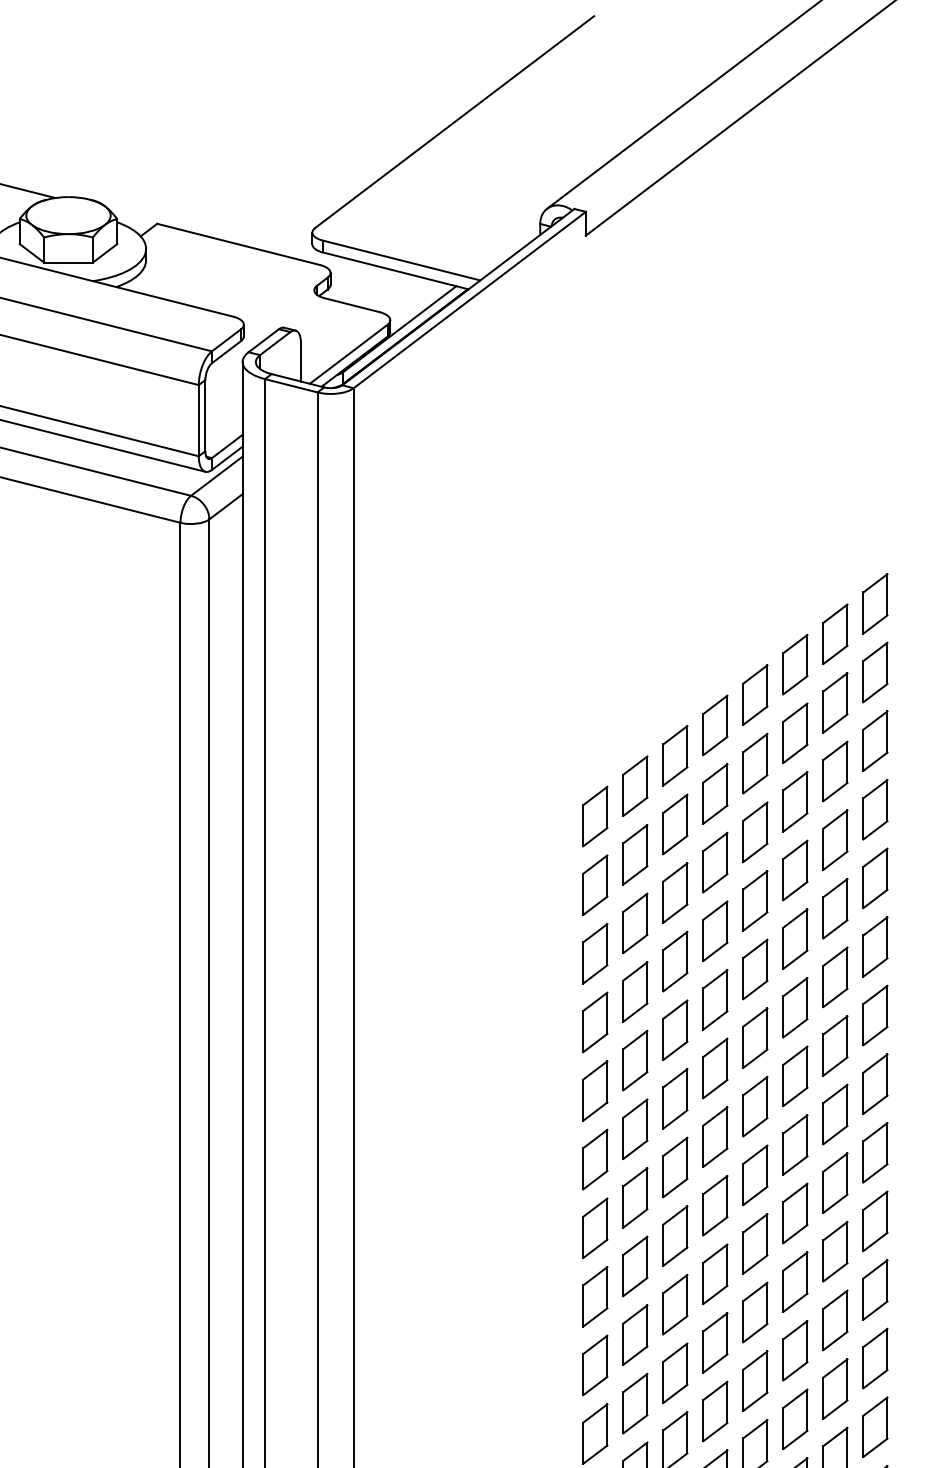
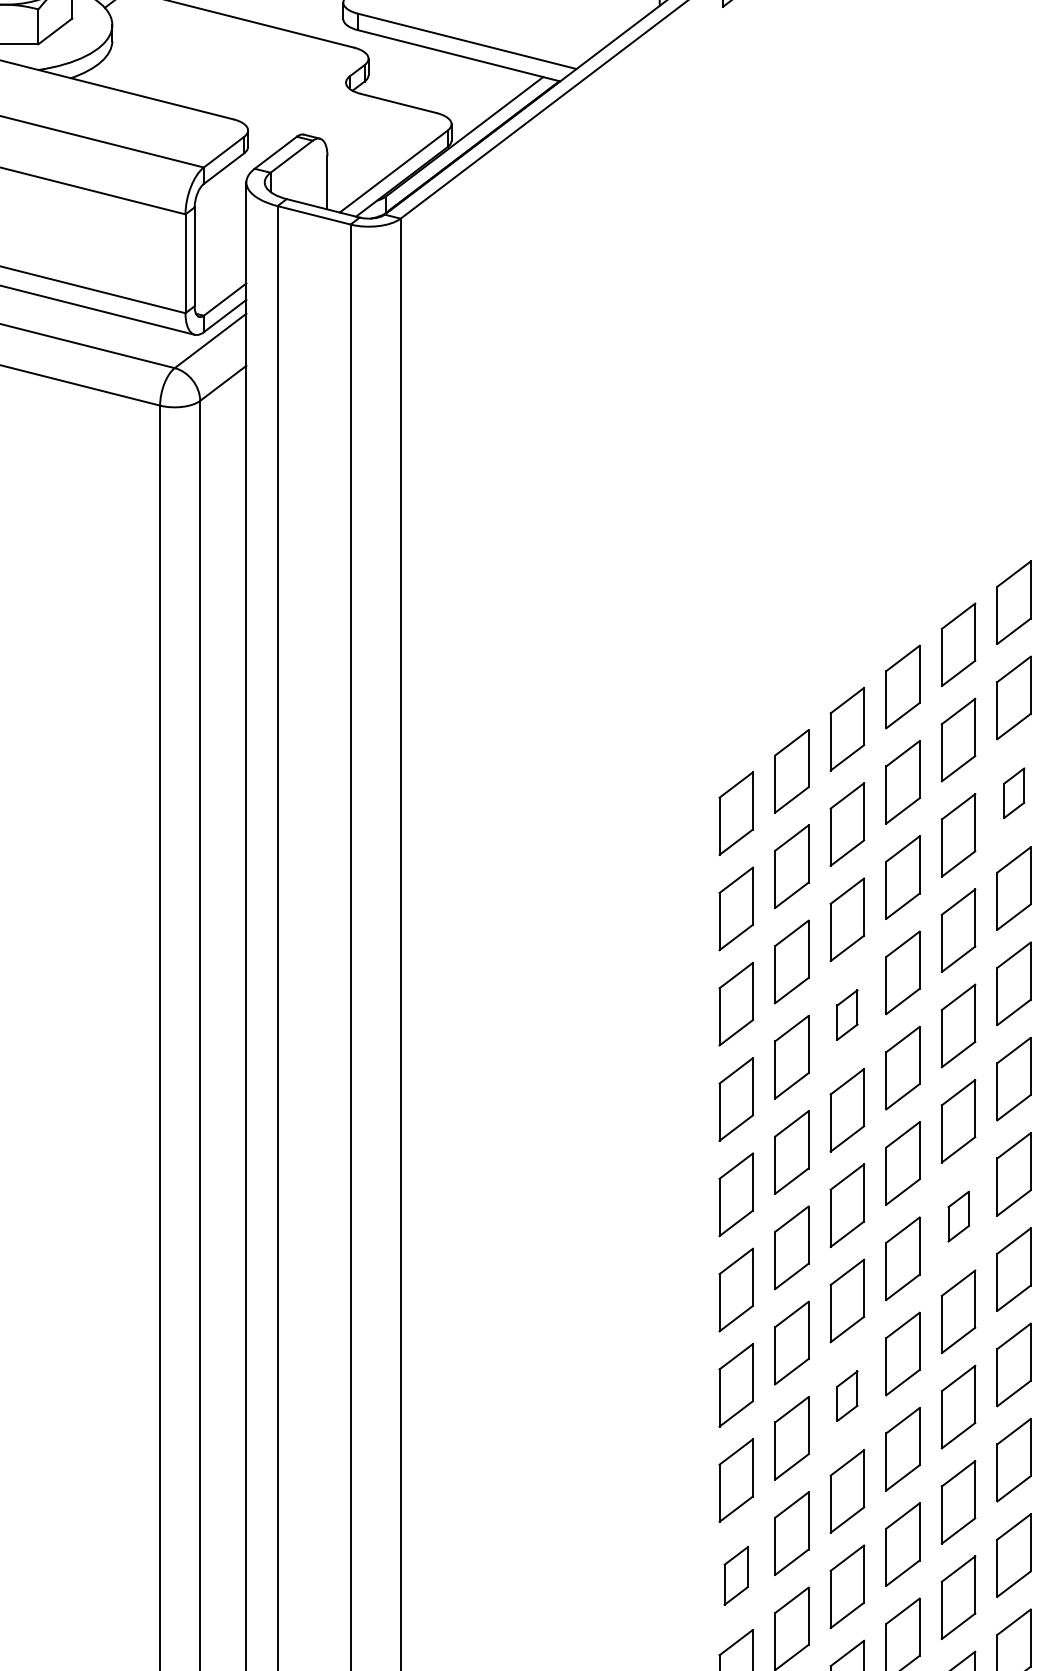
part: (795, 801) -> (1014, 792), size x0.6
part: (675, 961) -> (847, 1014), size x0.6
part: (755, 1106) -> (958, 1216), size x0.6
part: (675, 1235) -> (847, 1395), size x0.6
part: (595, 1365) -> (736, 1575), size x0.7

